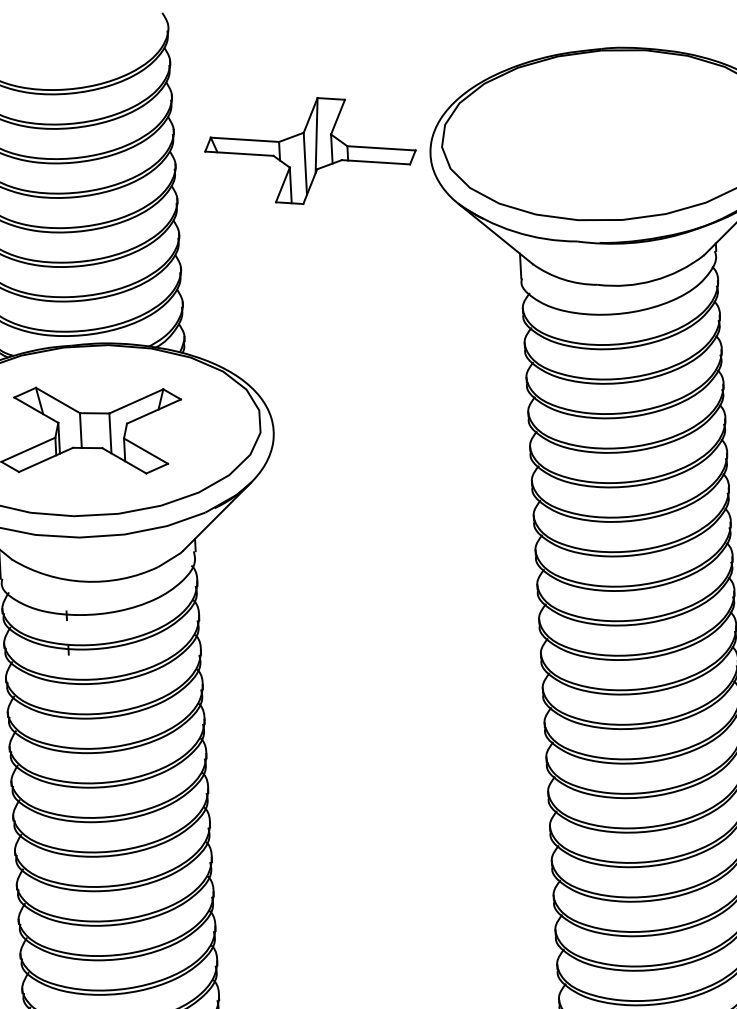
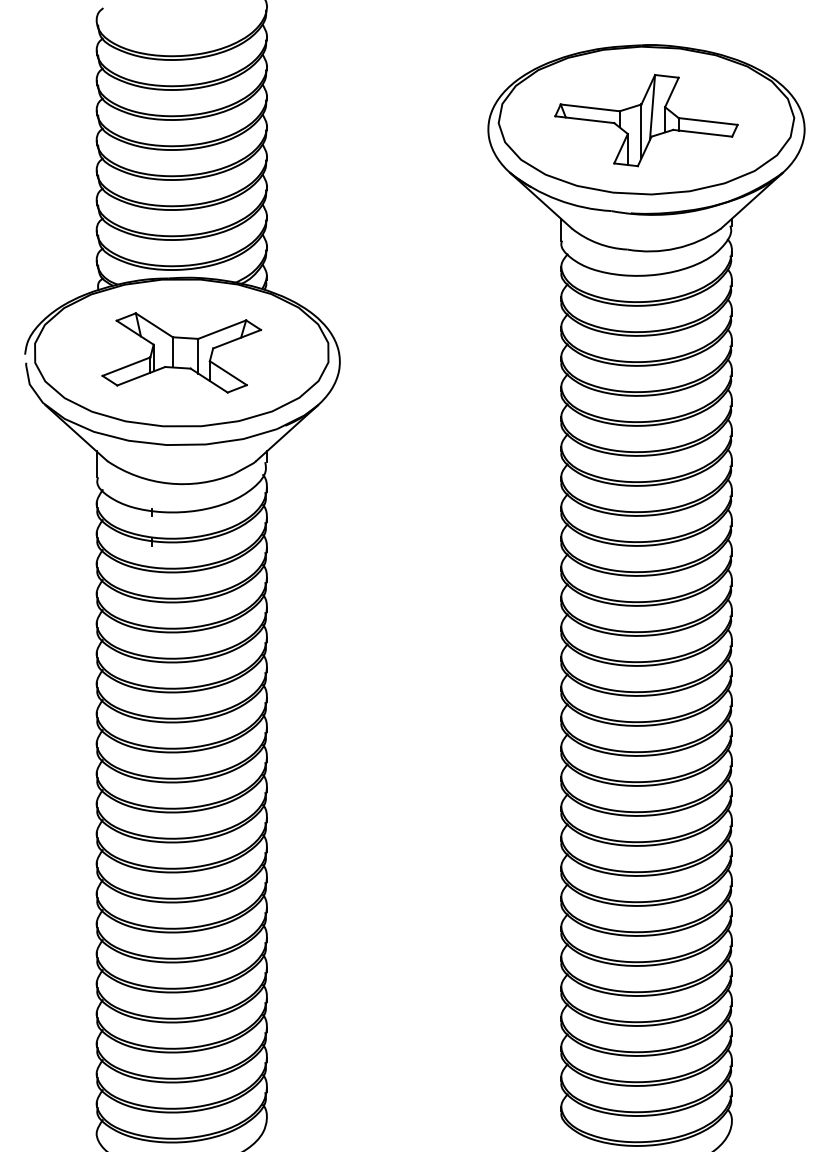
part: (310, 150) -> (646, 120), moved

